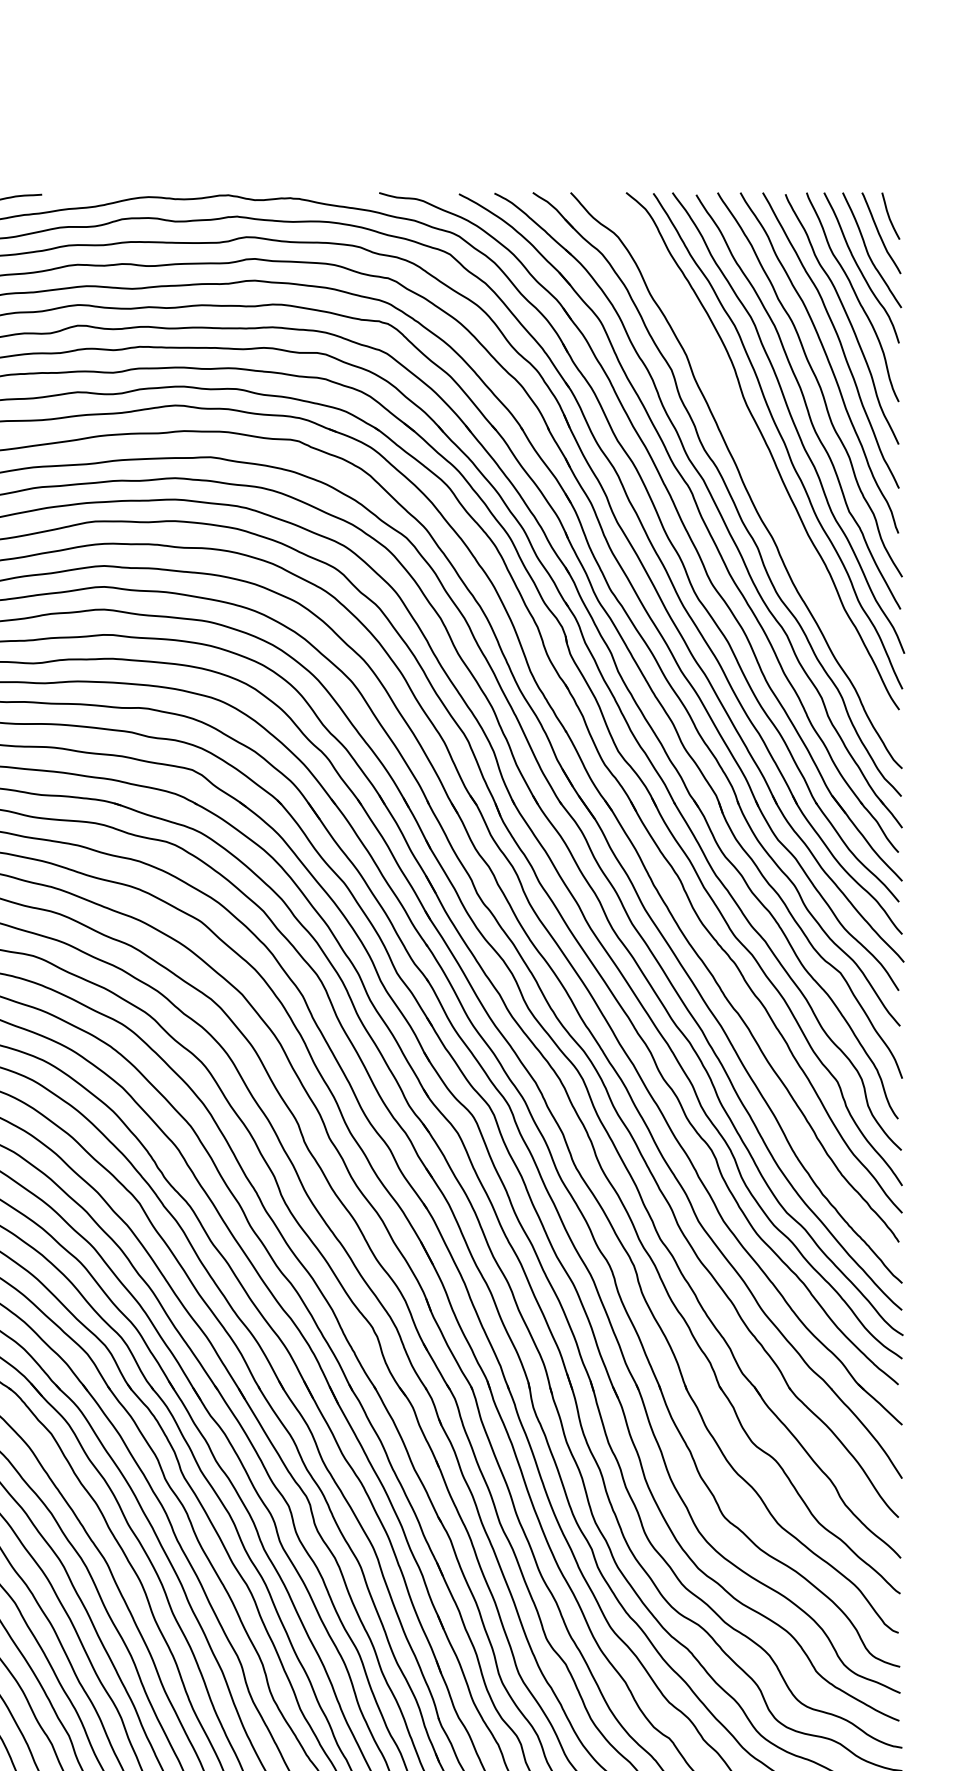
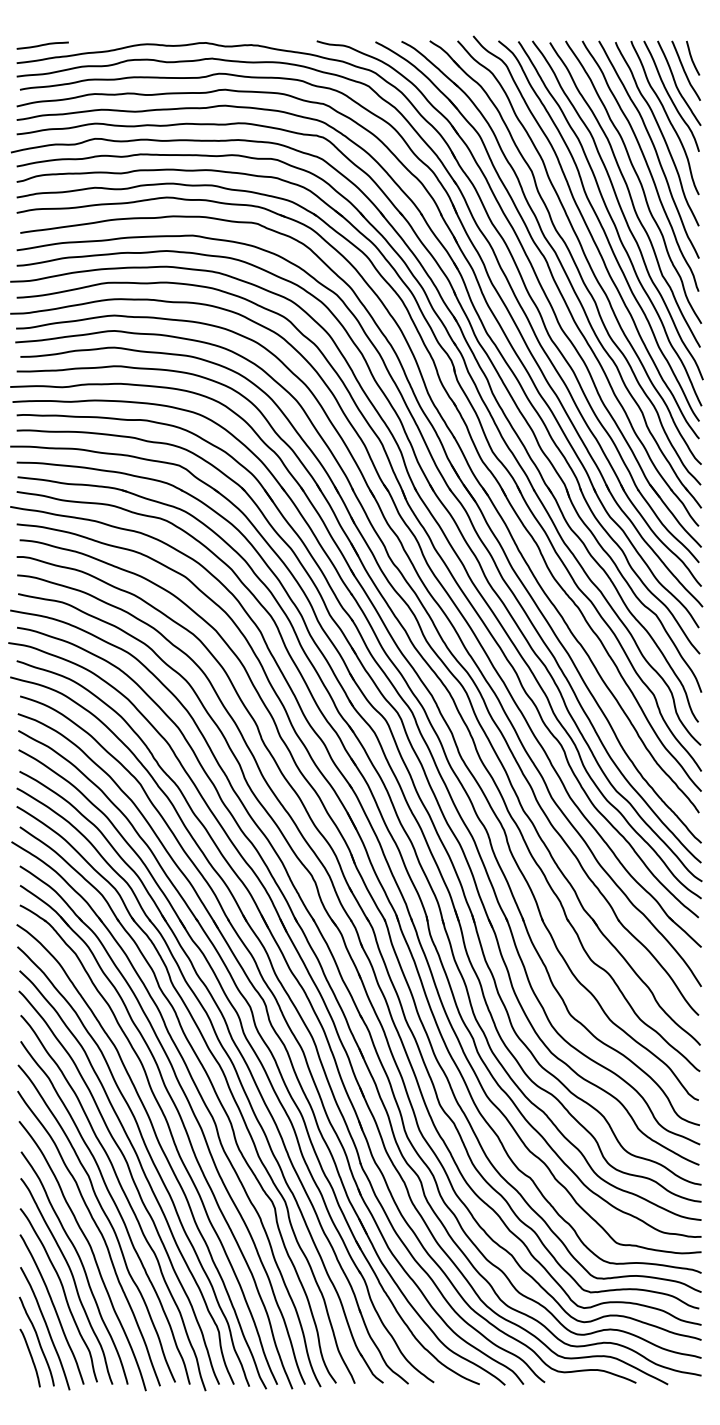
curve: (750, 455) -> (589, 234), added

